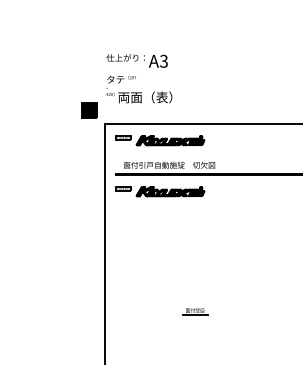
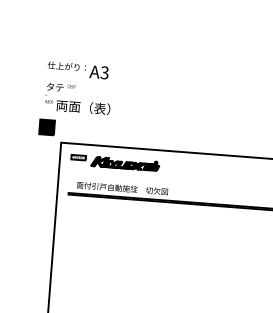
text: (139, 78) -> (79, 88), moved
part: (160, 191) -> (111, 213), removed

